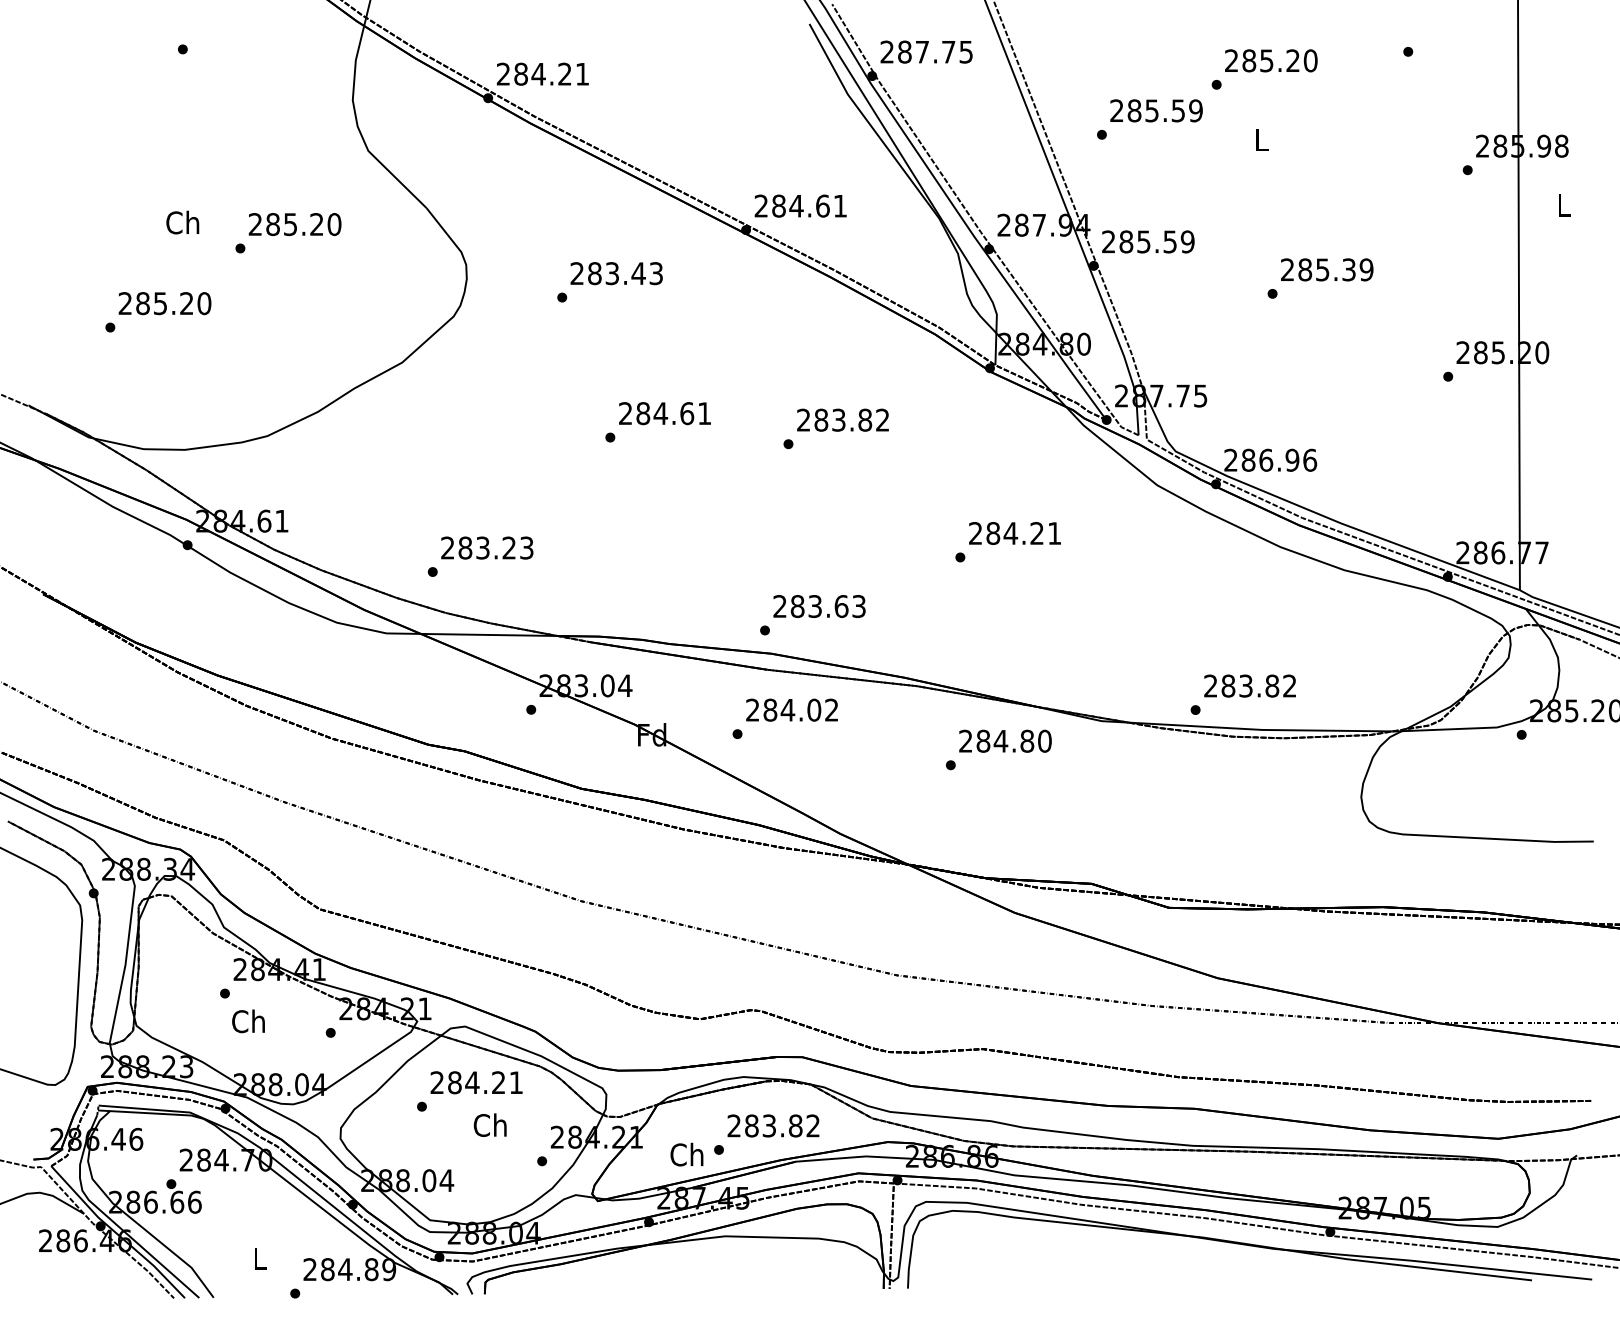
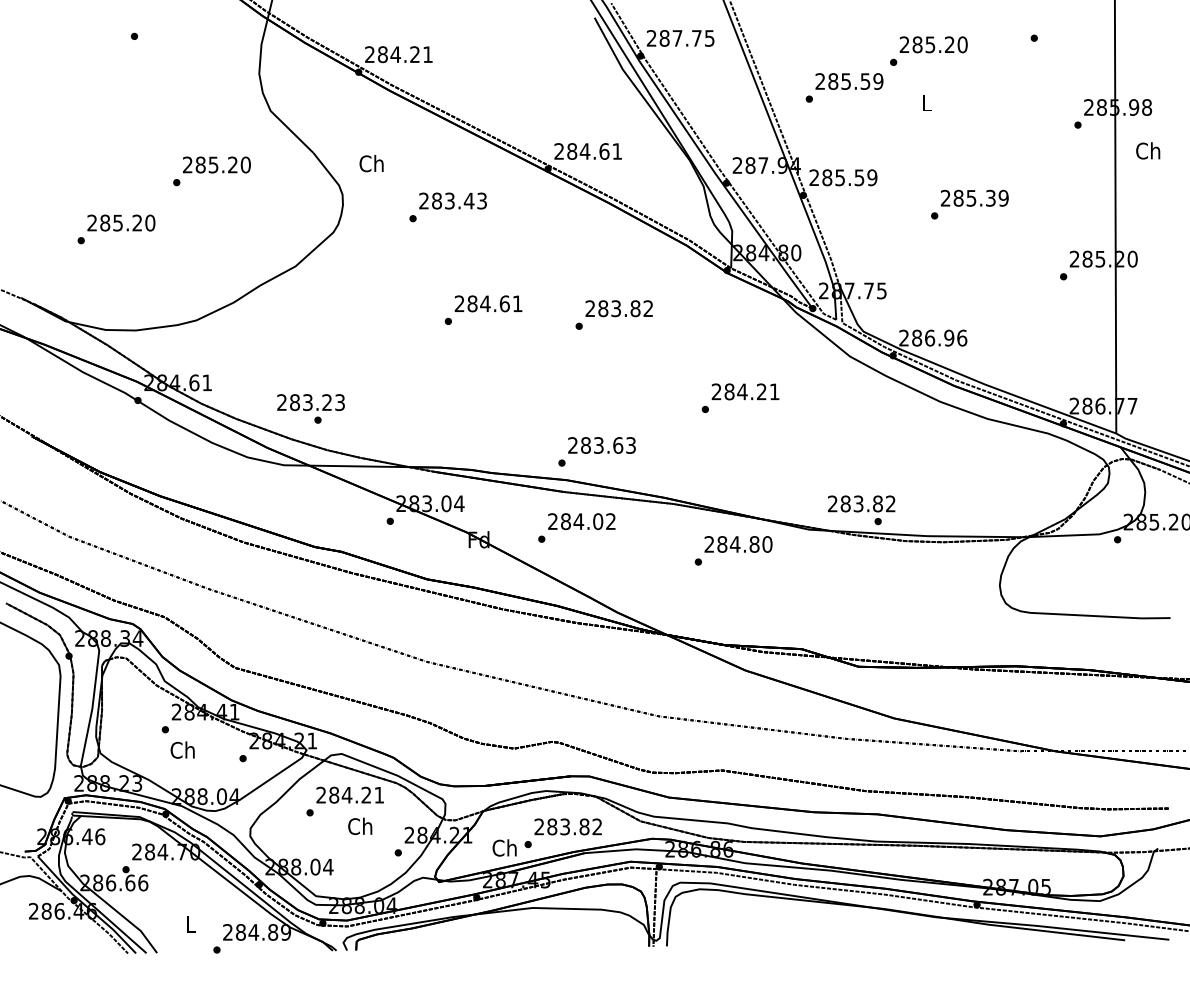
text: (1562, 205) -> (1147, 151), L -> Ch
text: (182, 222) -> (371, 163), moved
text: (487, 547) -> (311, 402), moved
text: (1249, 685) -> (861, 503), moved

